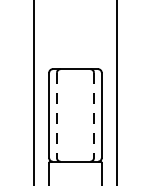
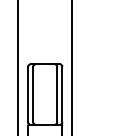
line: (57, 115) -> (33, 94), dashed -> solid
line: (94, 115) -> (57, 94), dashed -> solid

